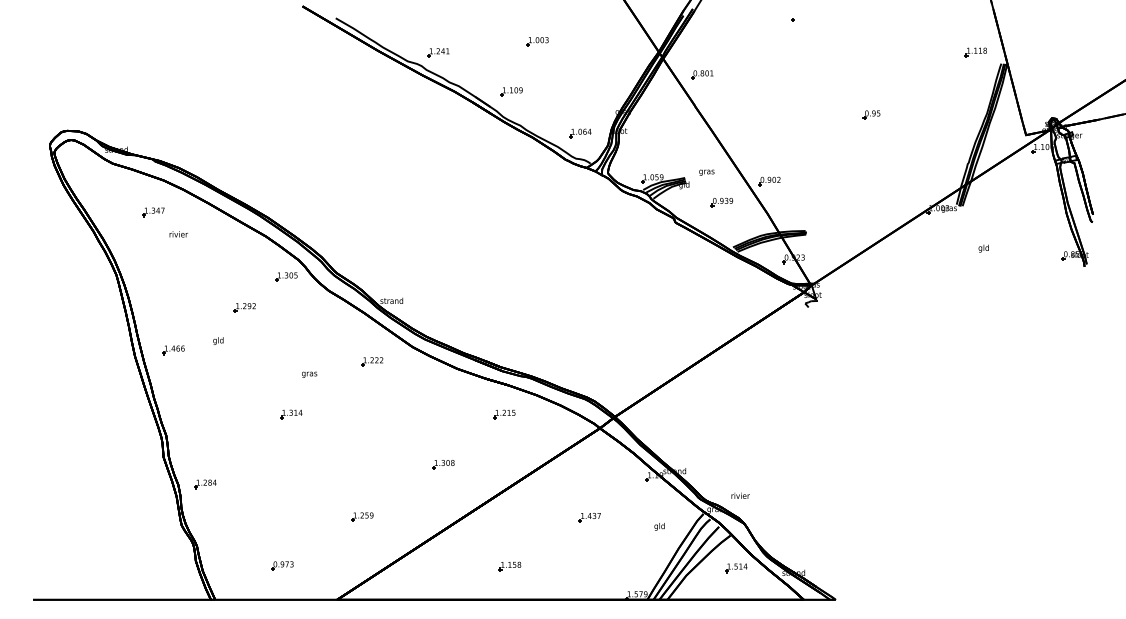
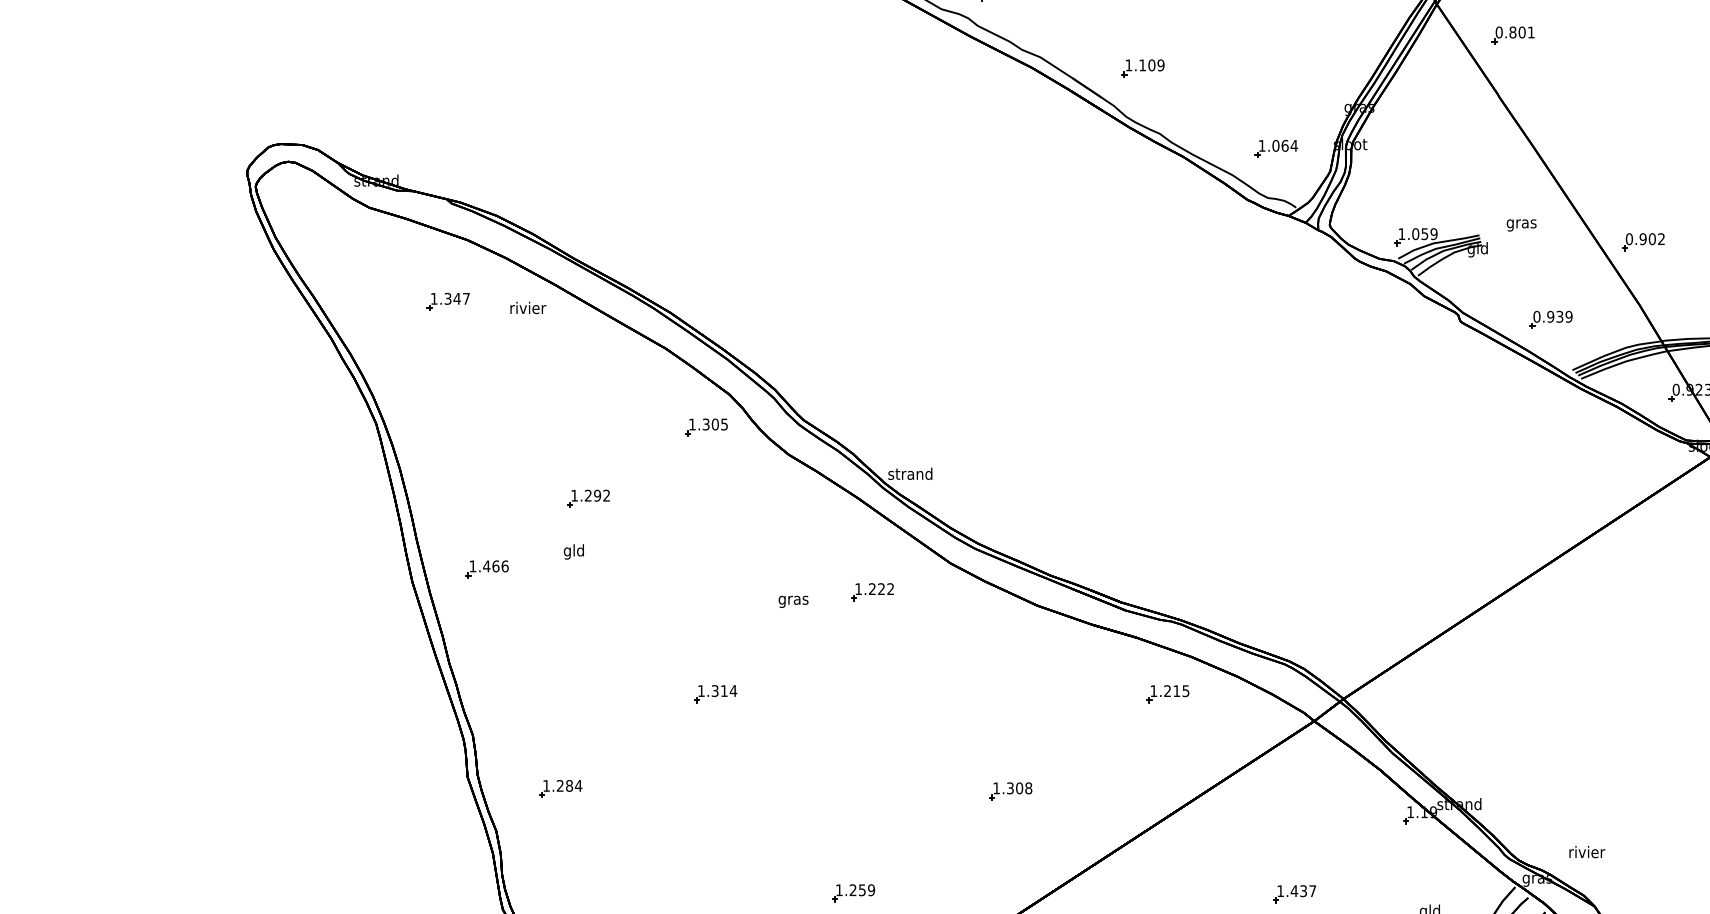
part: (721, 202) -> (1550, 319), moved
text: (178, 234) -> (527, 308), moved
part: (244, 307) -> (587, 498), moved
text: (309, 374) -> (793, 601), moved
part: (504, 414) -> (1167, 694), moved
part: (205, 484) -> (560, 789), moved

